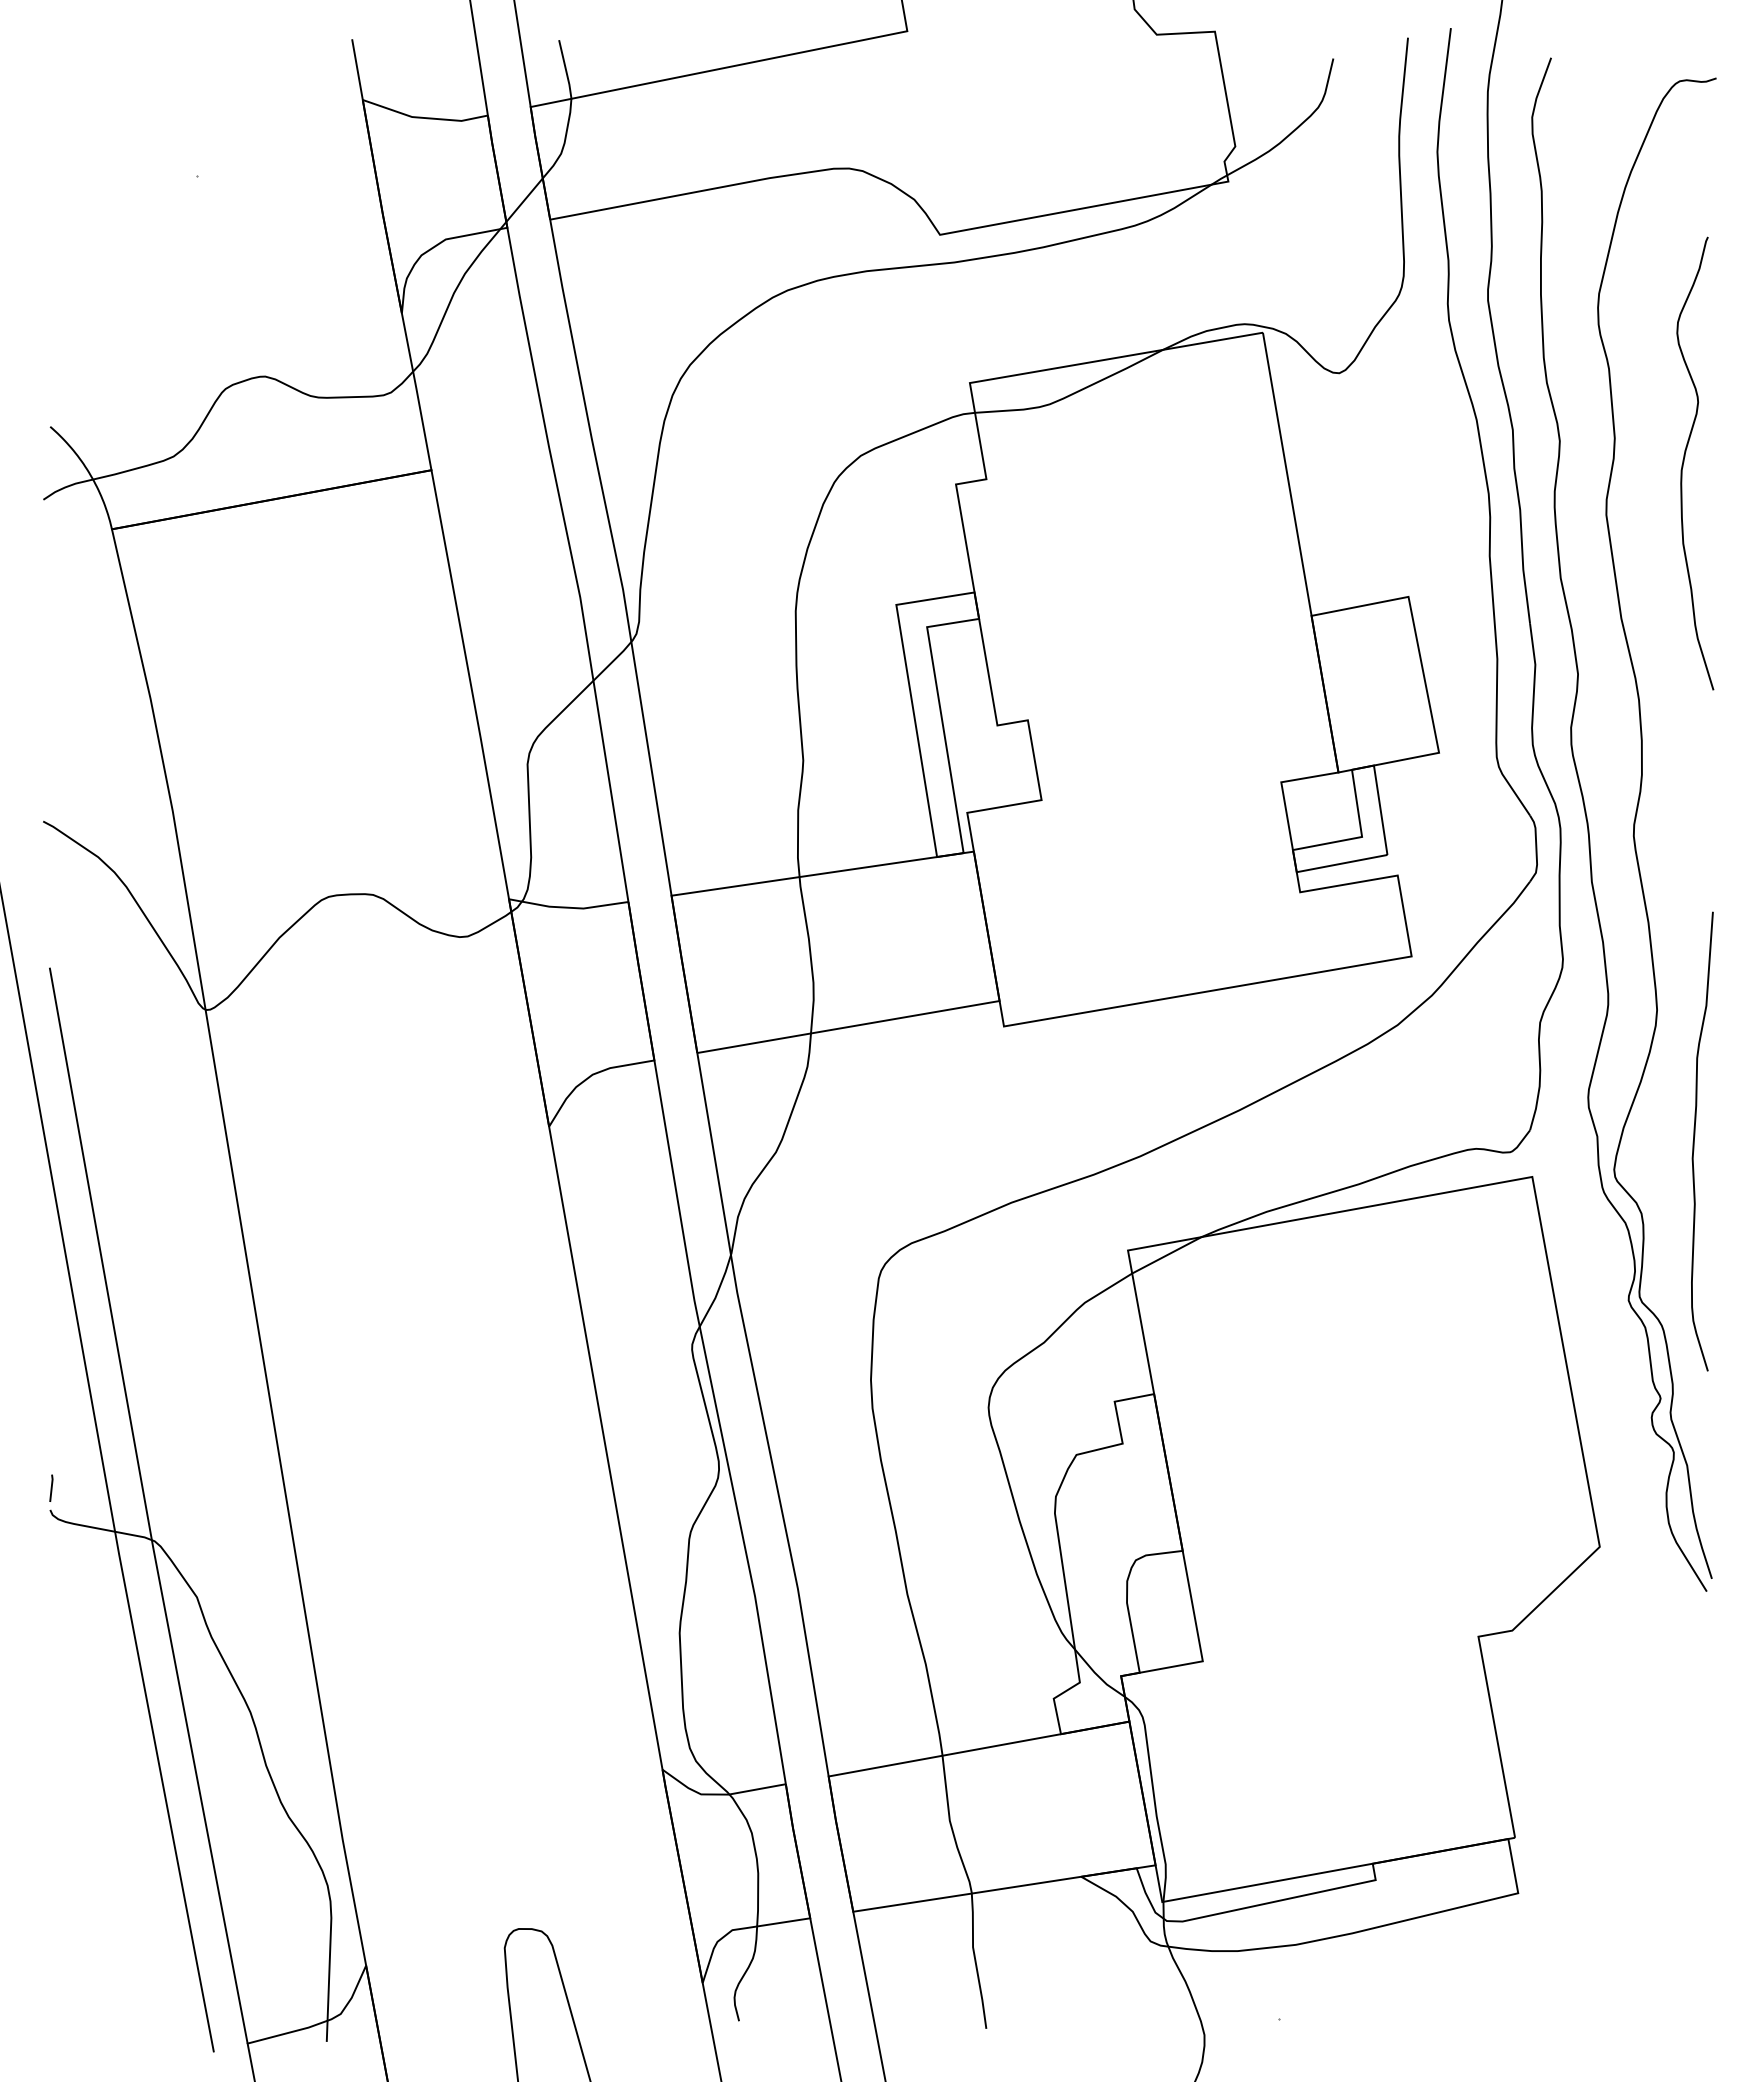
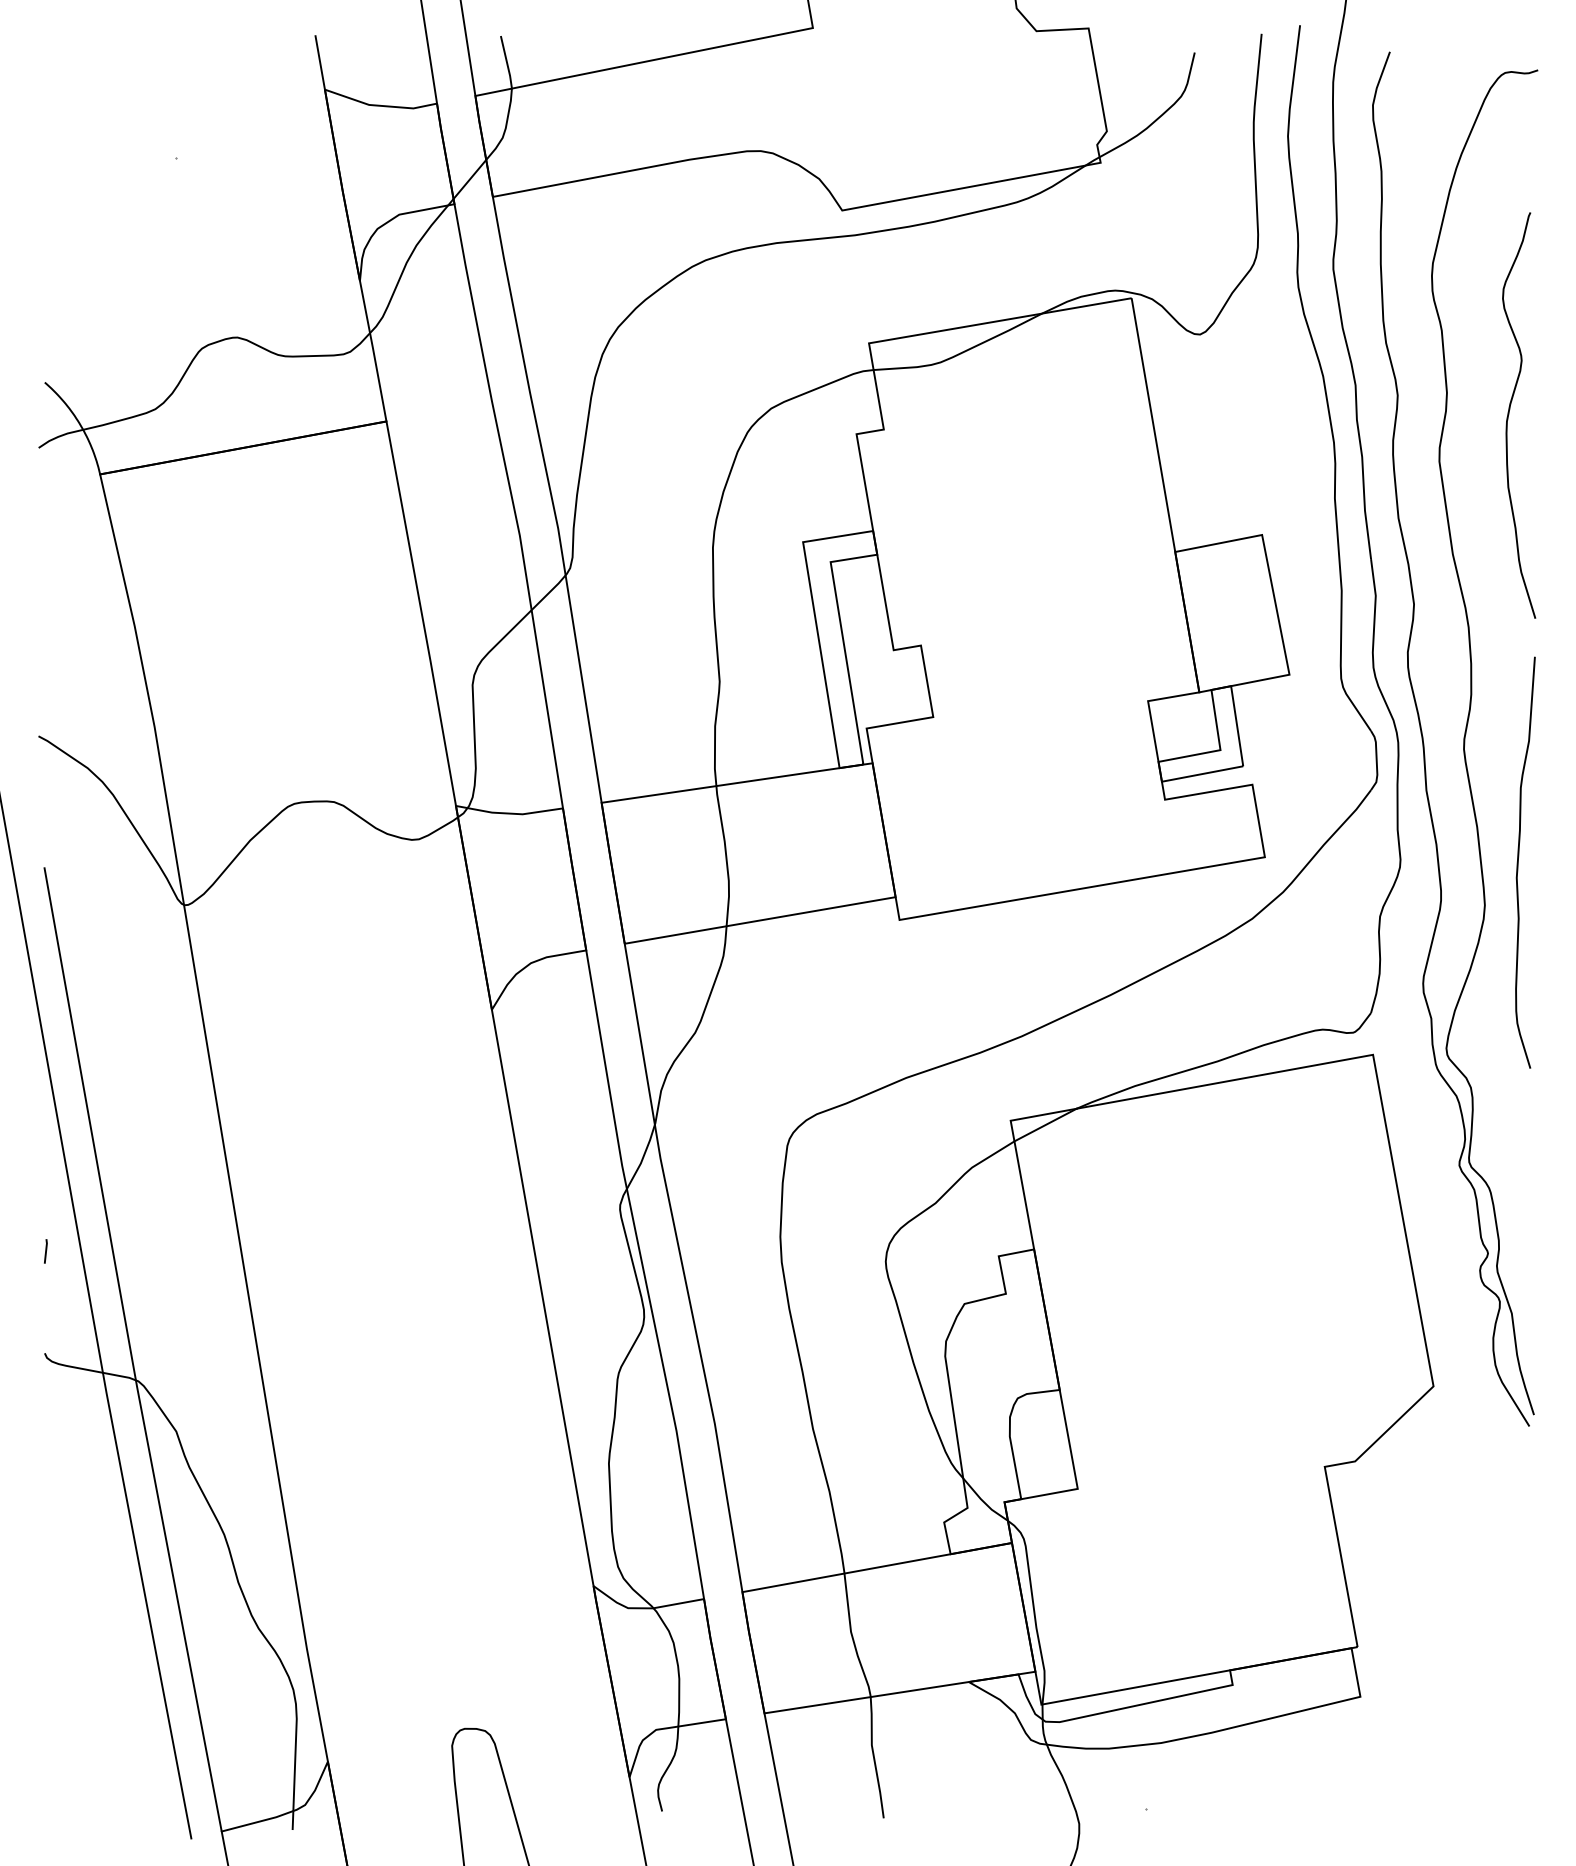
curve: (1694, 1141) -> (1518, 862), moved
line: (51, 1487) -> (45, 1250), moved

